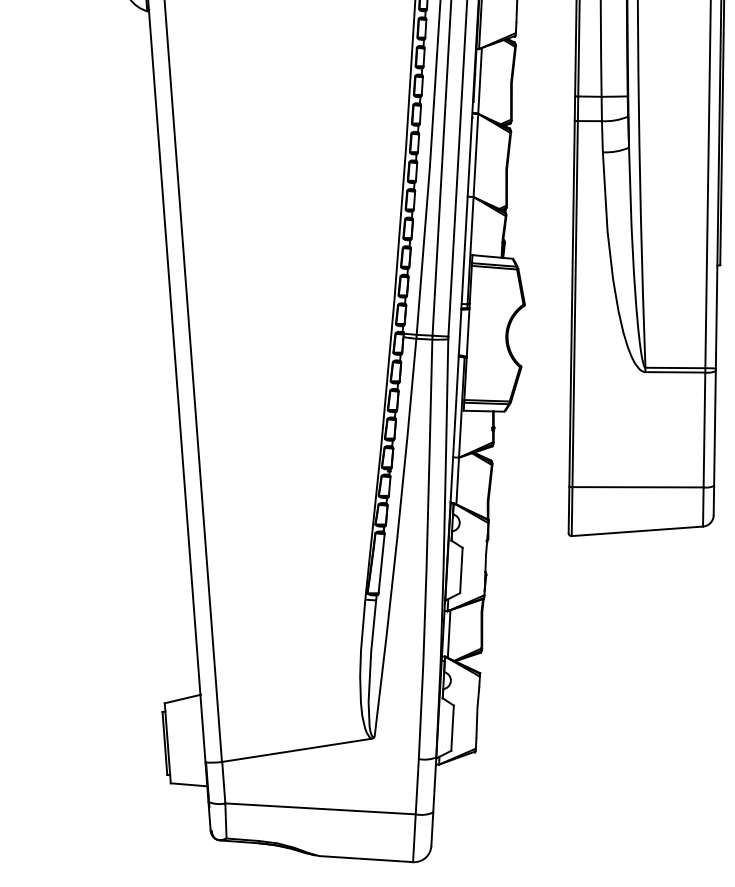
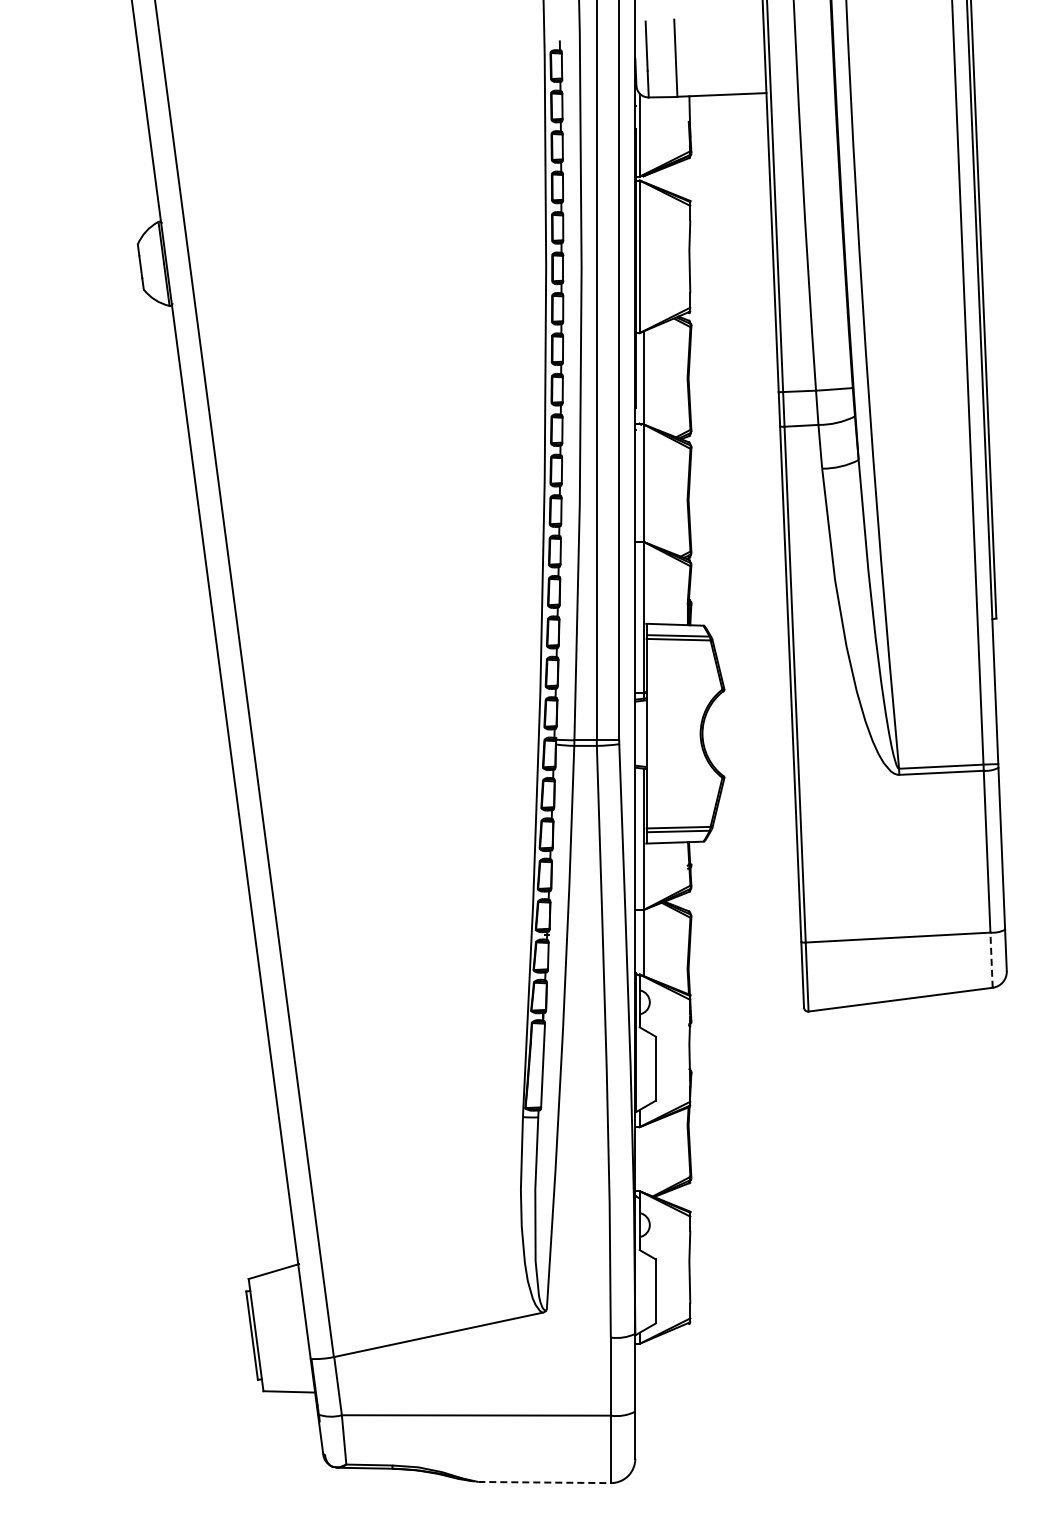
line: (703, 507) -> (991, 960), solid -> dashed
line: (449, 633) -> (643, 1158), removed
line: (366, 859) -> (545, 1482), solid -> dashed

